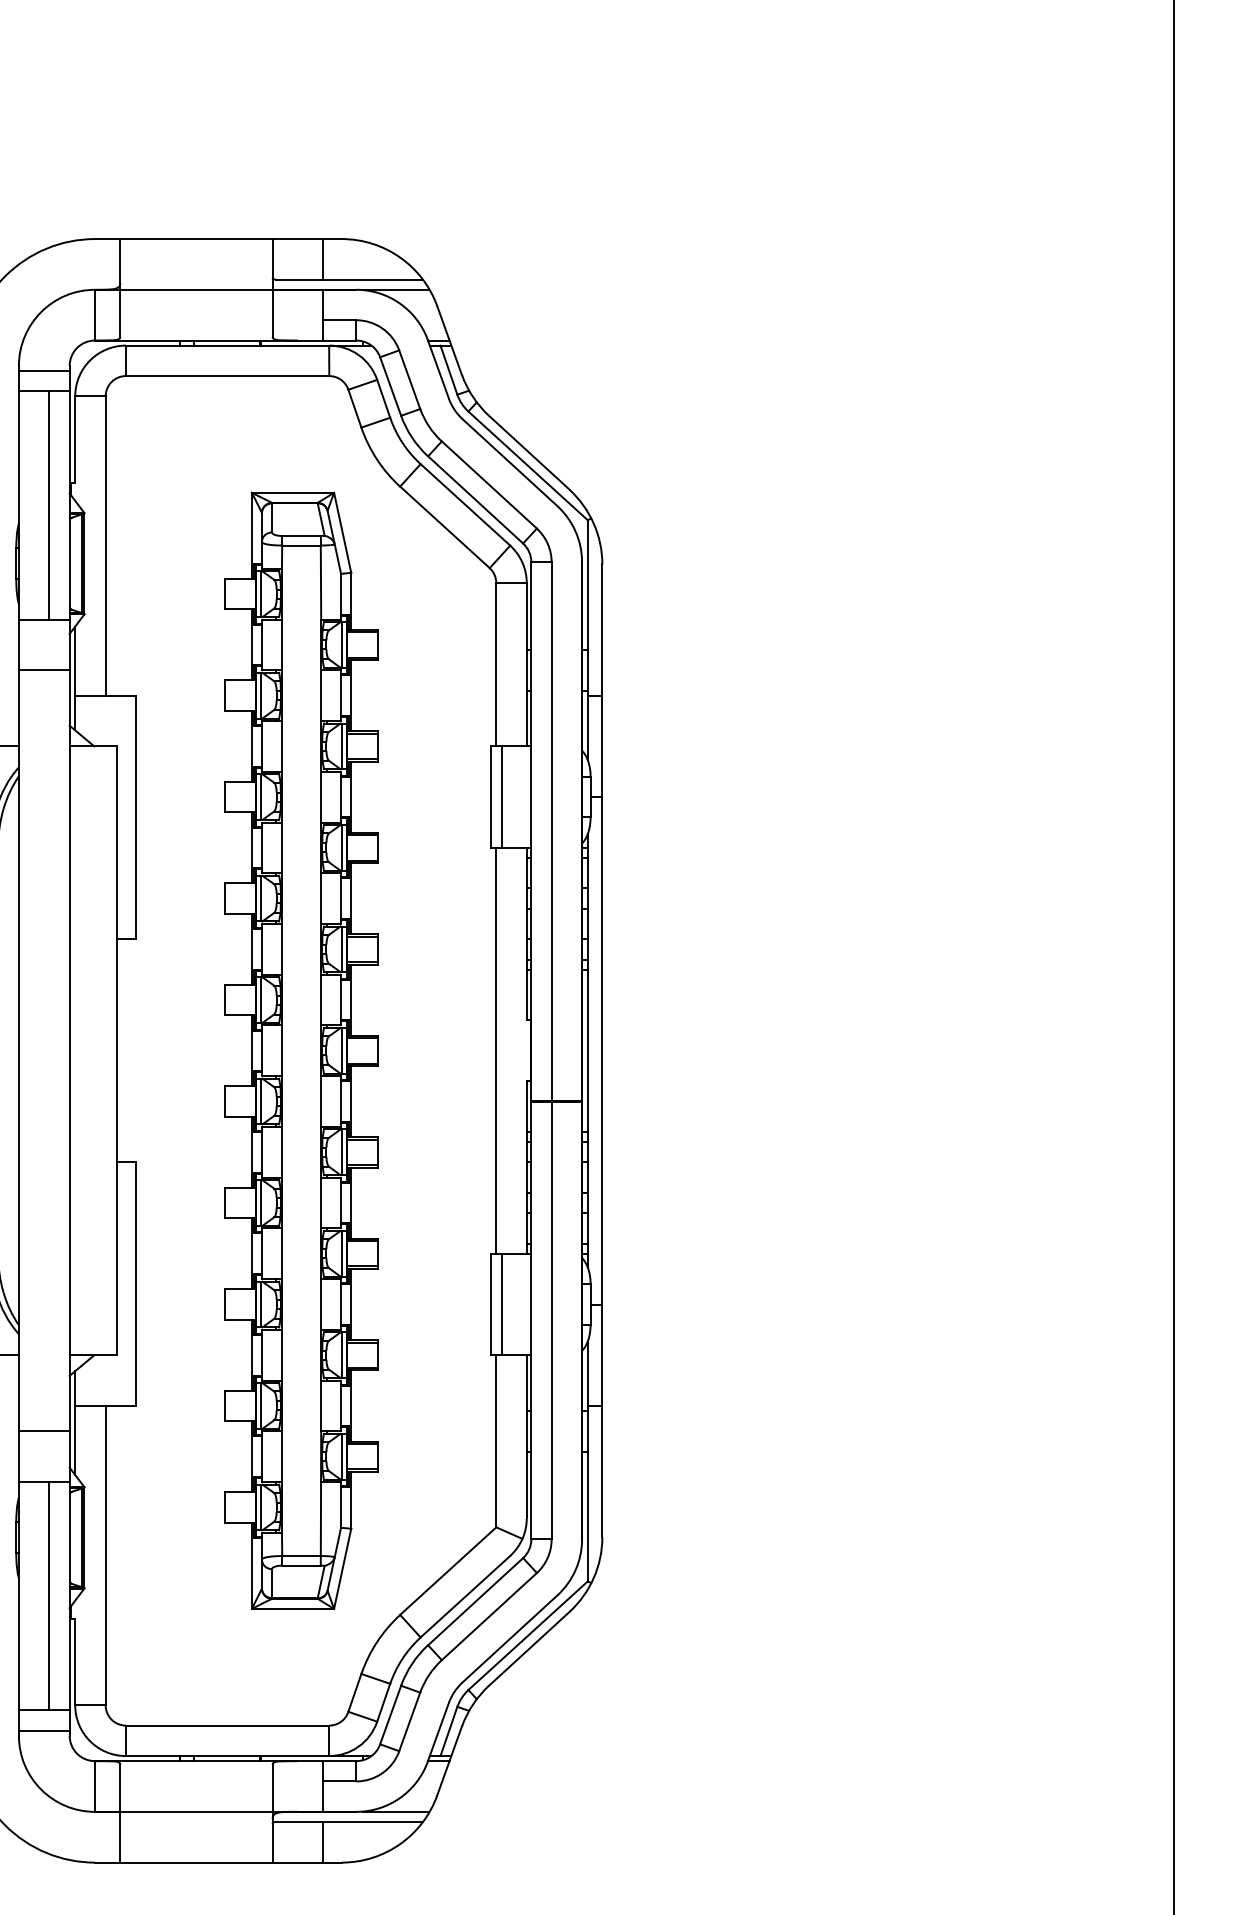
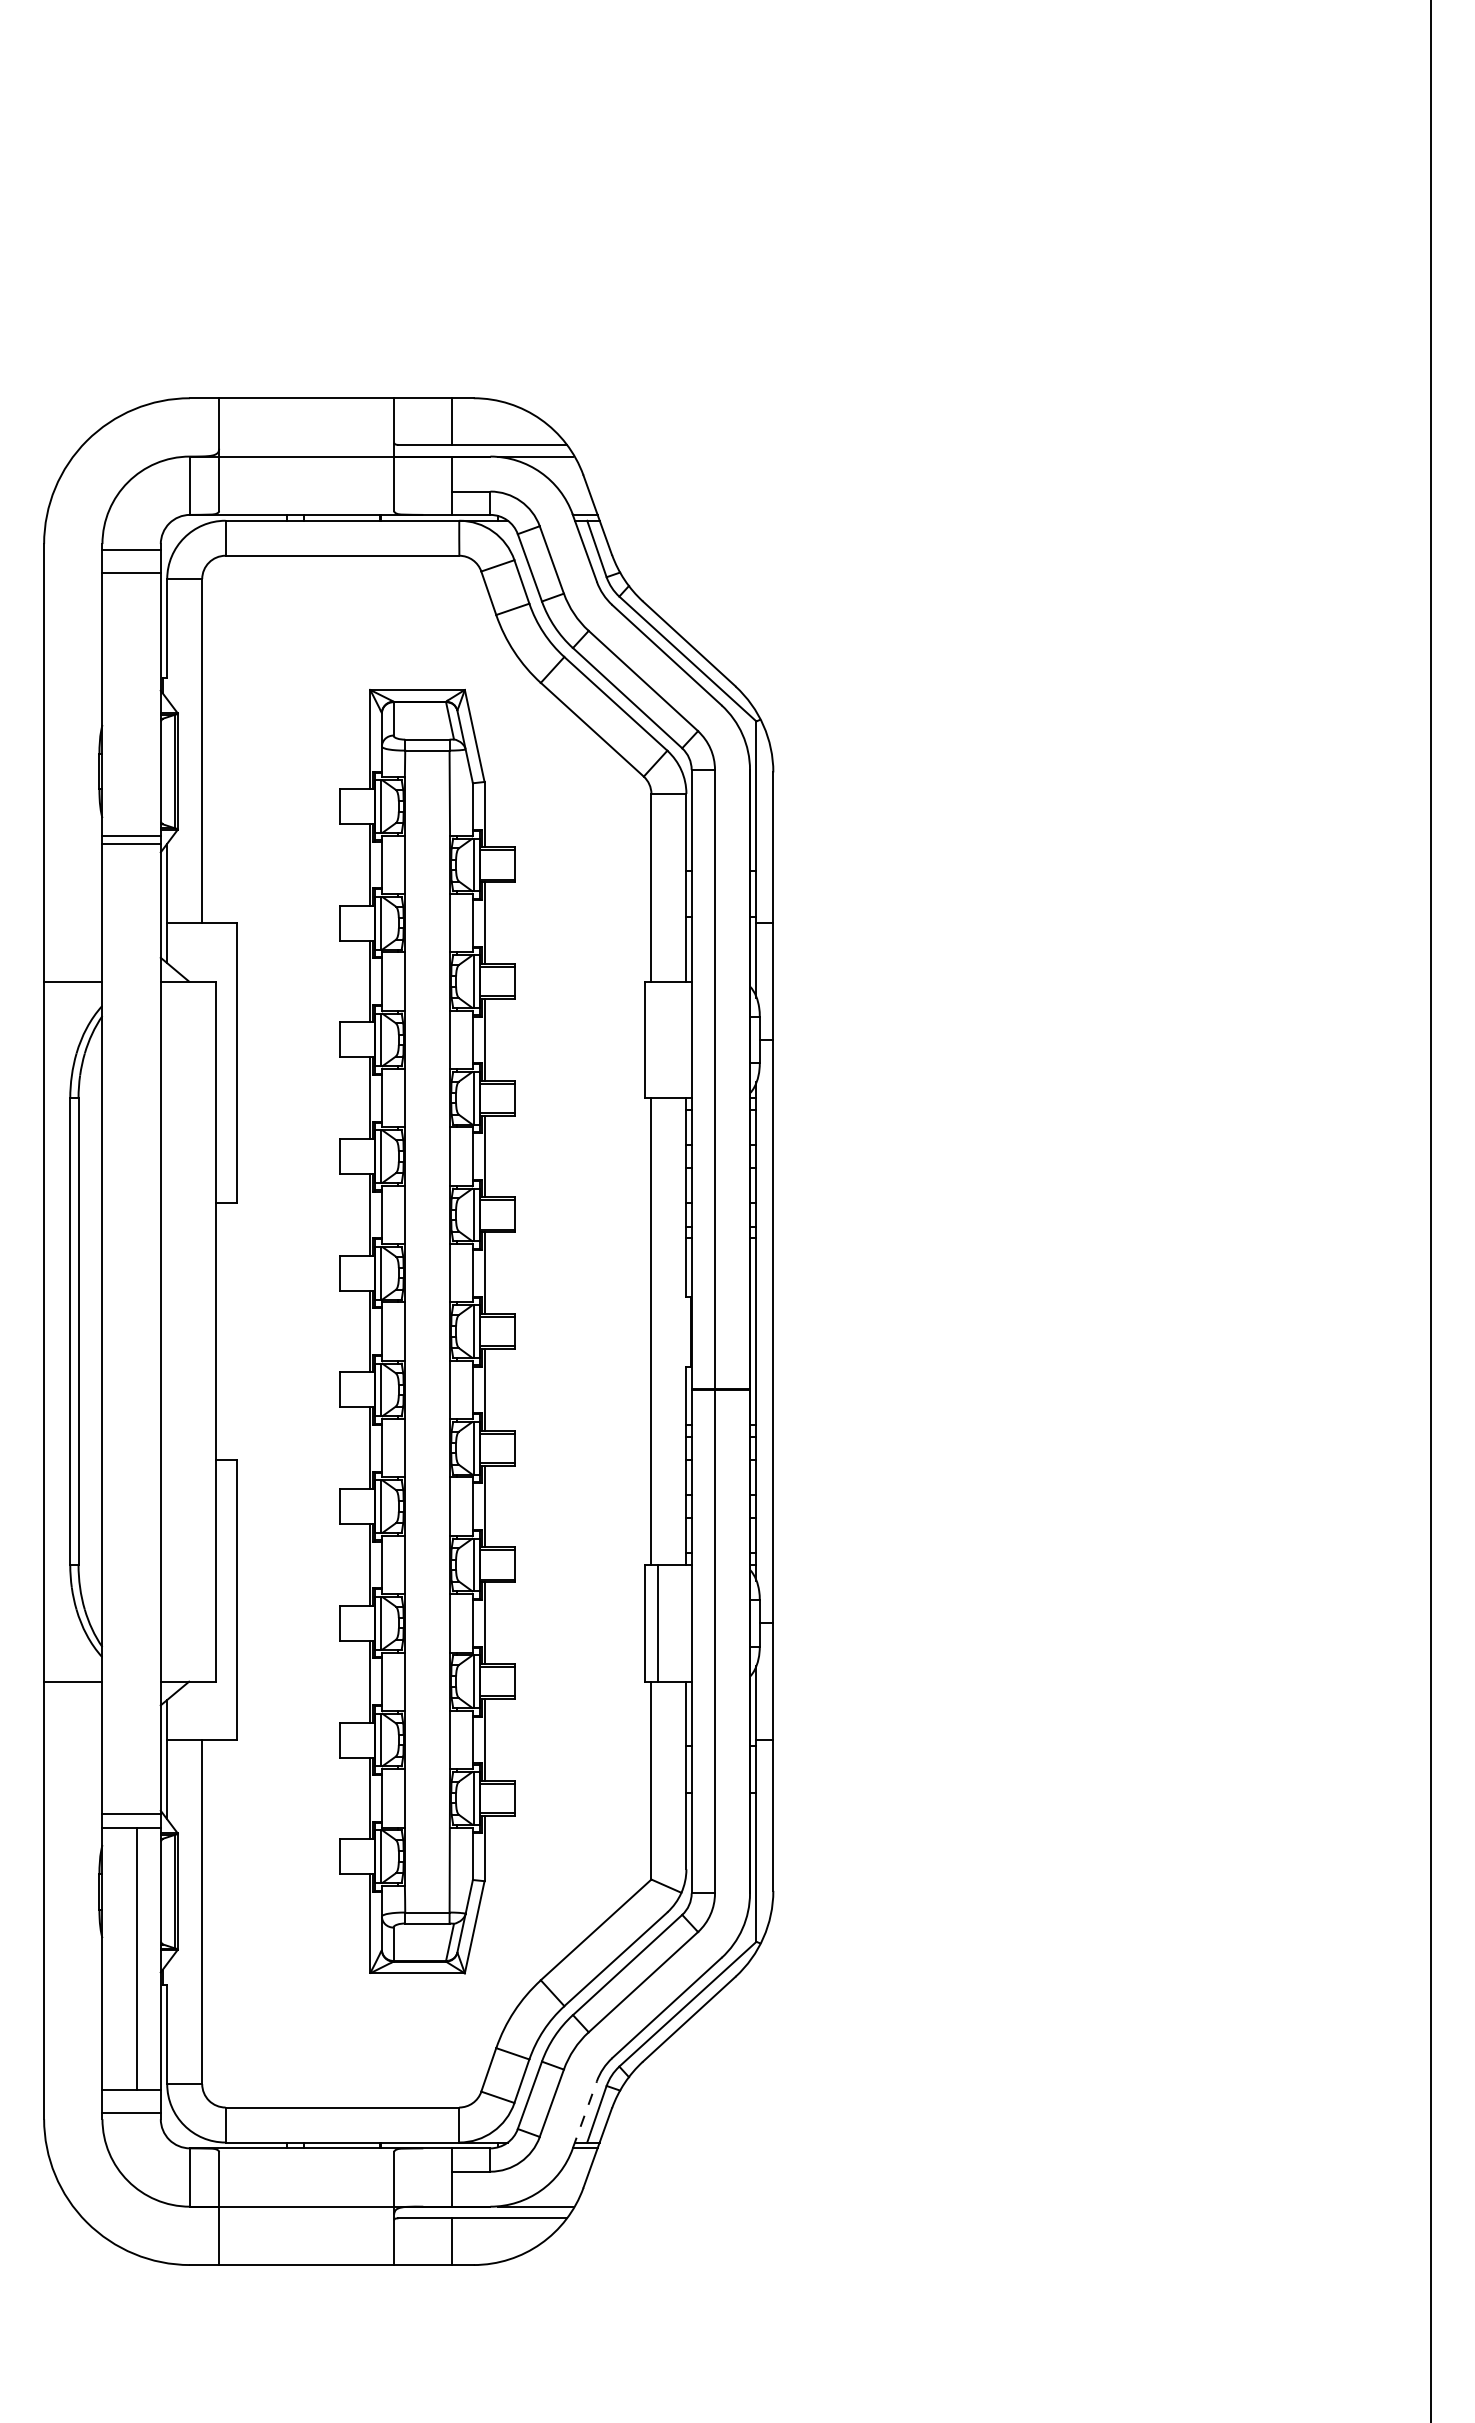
line: (49, 505) -> (137, 704), removed
line: (44, 670) -> (131, 844), moved
line: (501, 796) -> (657, 1039), removed
line: (44, 1431) -> (131, 1814), moved
line: (438, 1732) -> (584, 2115), solid -> dashed

